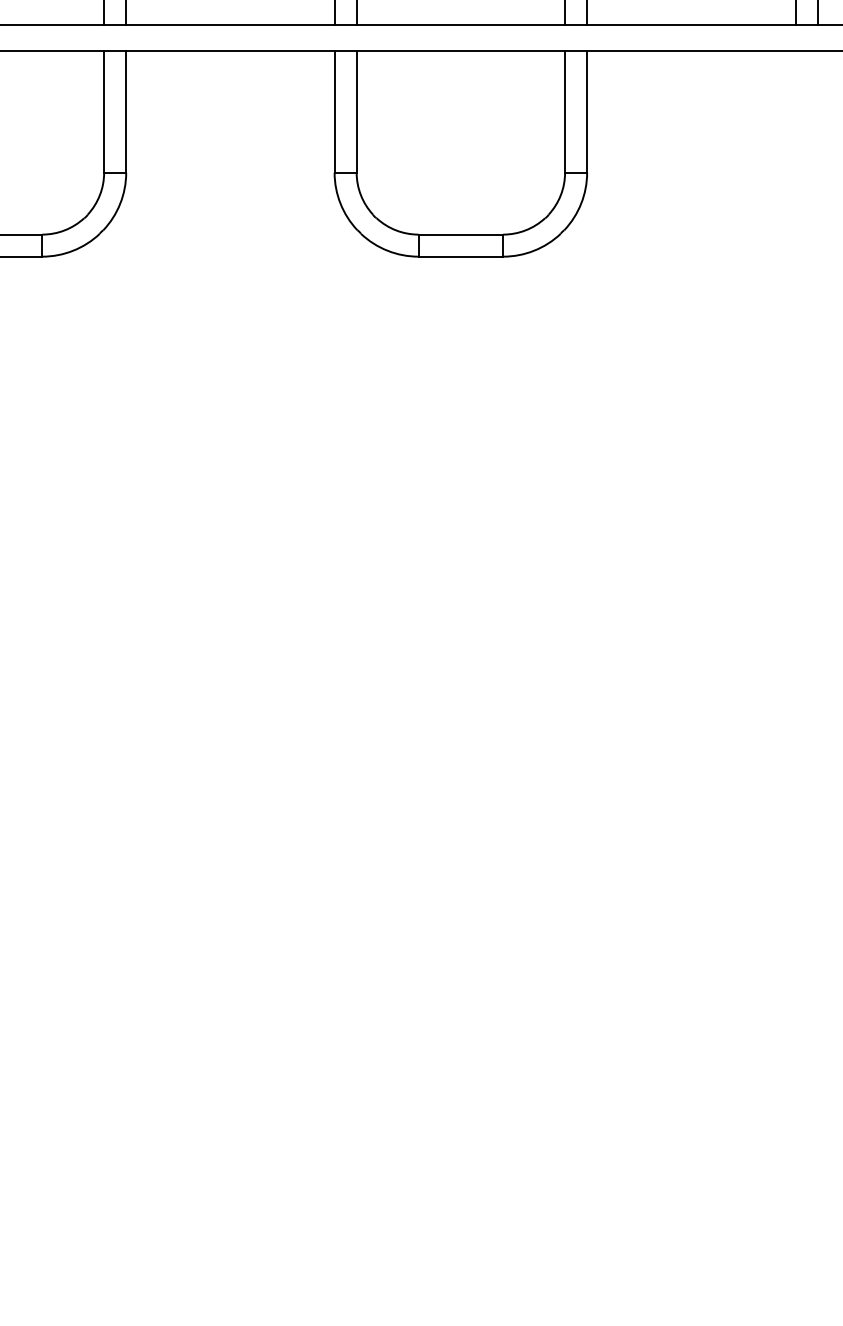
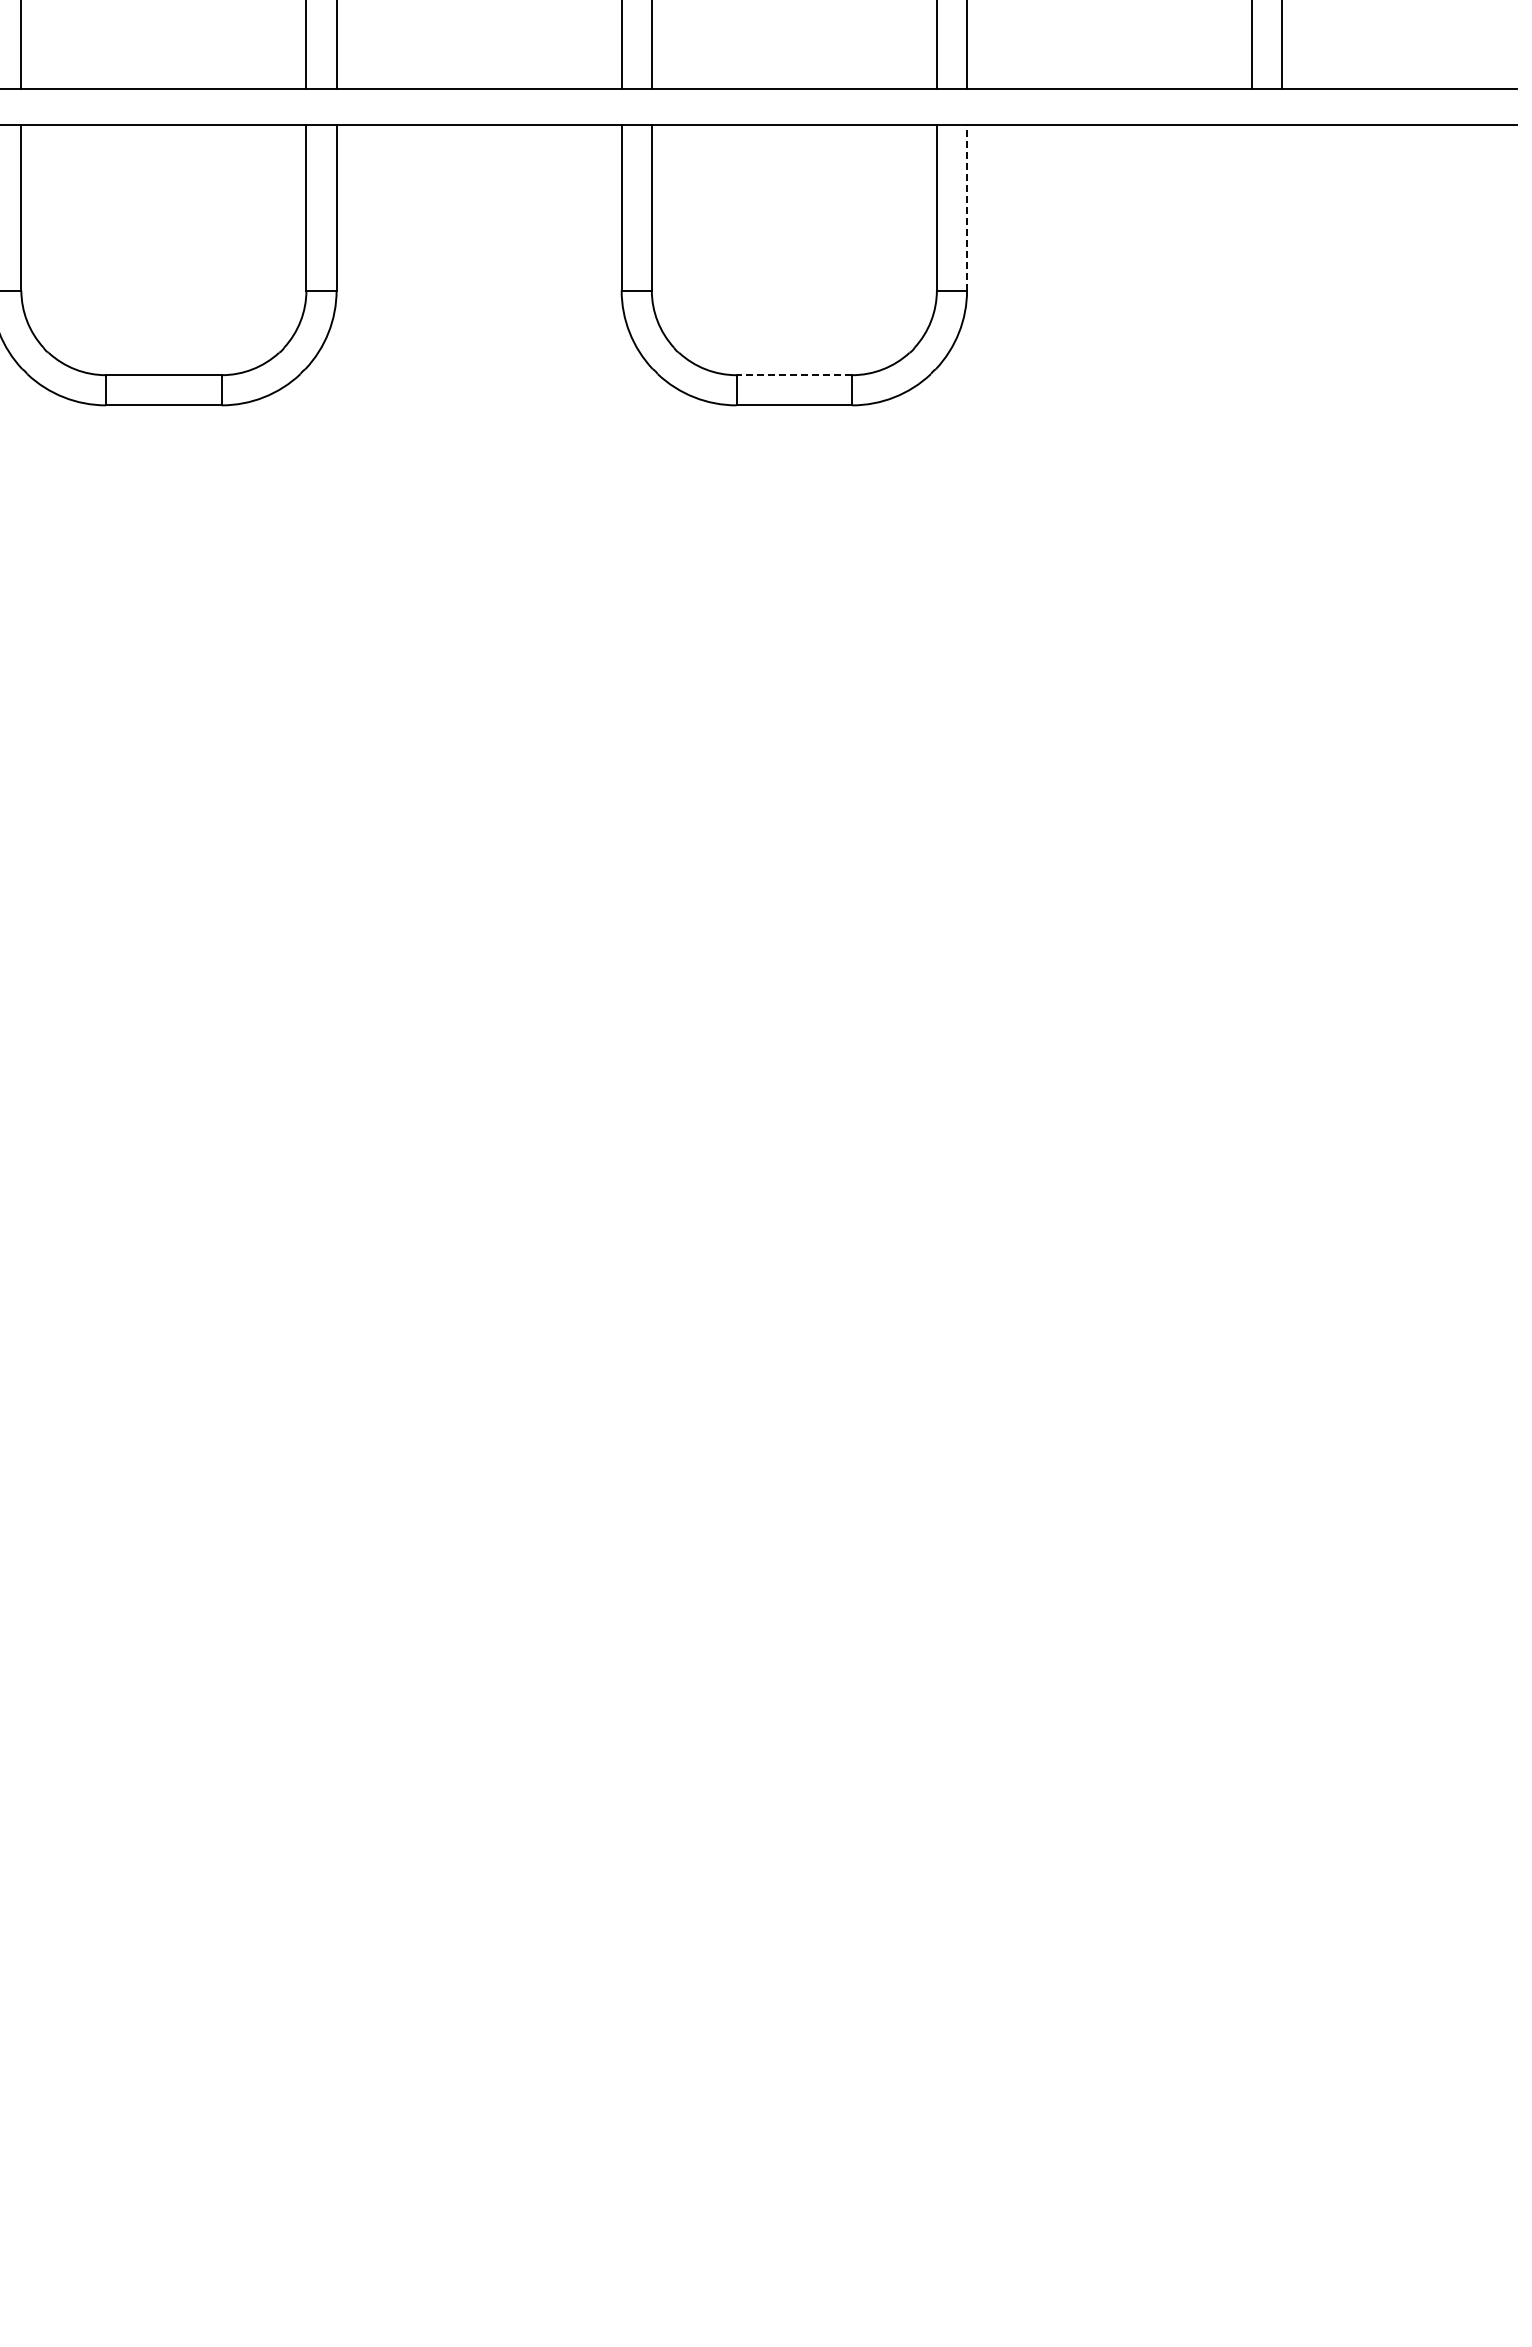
line: (587, 112) -> (967, 207), solid -> dashed
line: (460, 234) -> (794, 375), solid -> dashed

